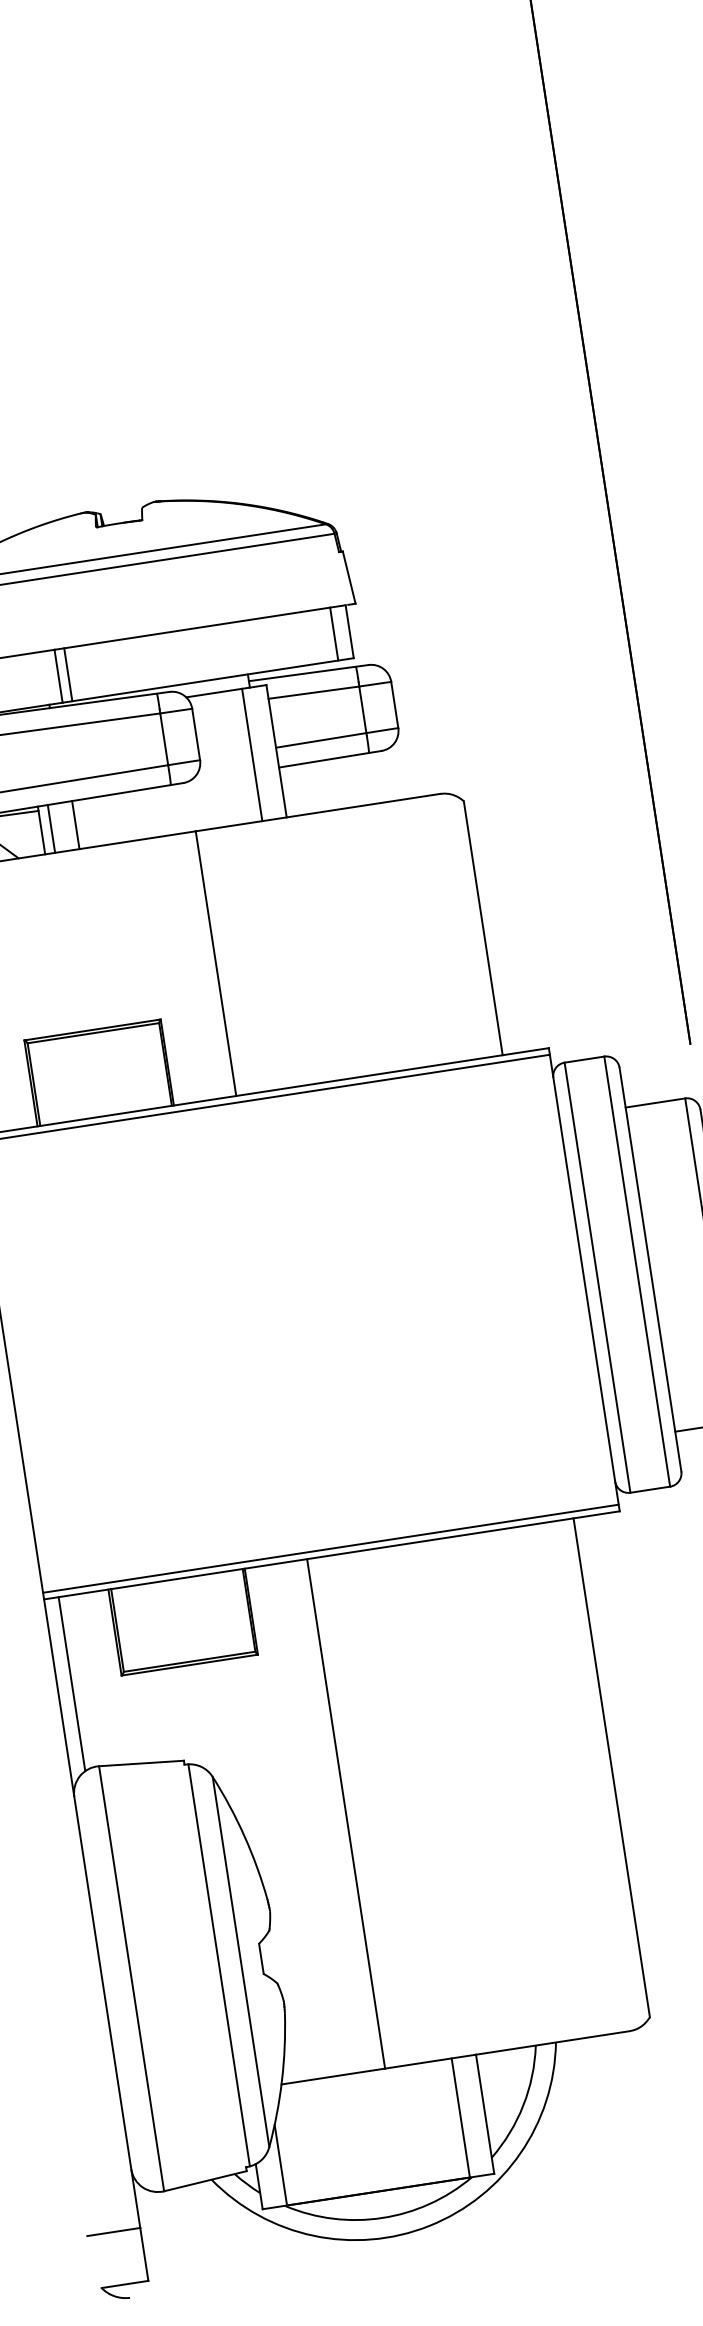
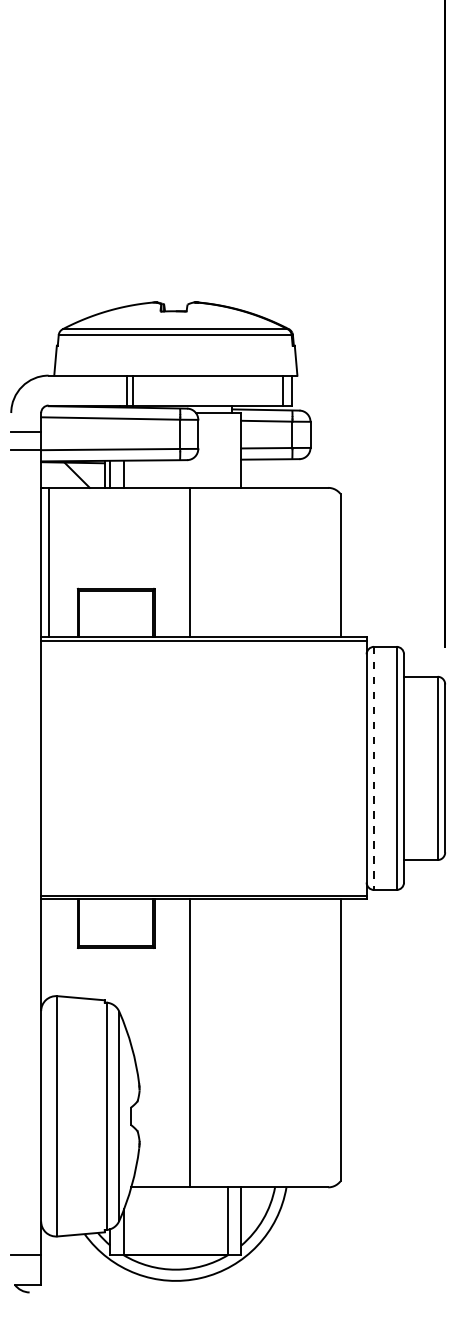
line: (252, 755) -> (227, 450), removed
line: (598, 1277) -> (374, 768), solid -> dashed
line: (72, 1684) -> (49, 948), removed

